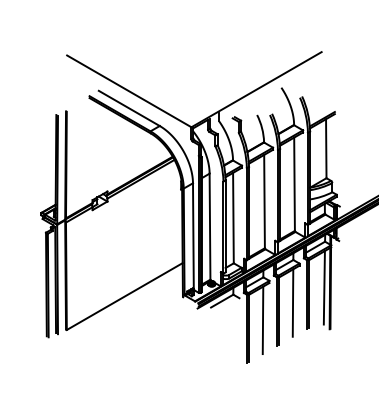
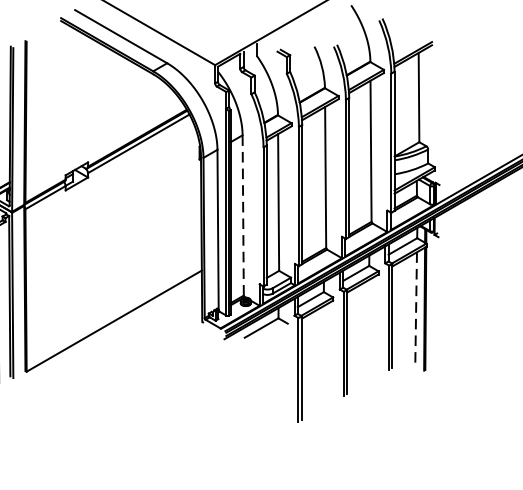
line: (210, 227) -> (243, 216), solid -> dashed
line: (324, 287) -> (416, 307), solid -> dashed
line: (292, 302) -> (367, 330), removed
line: (262, 320) -> (322, 357), removed

